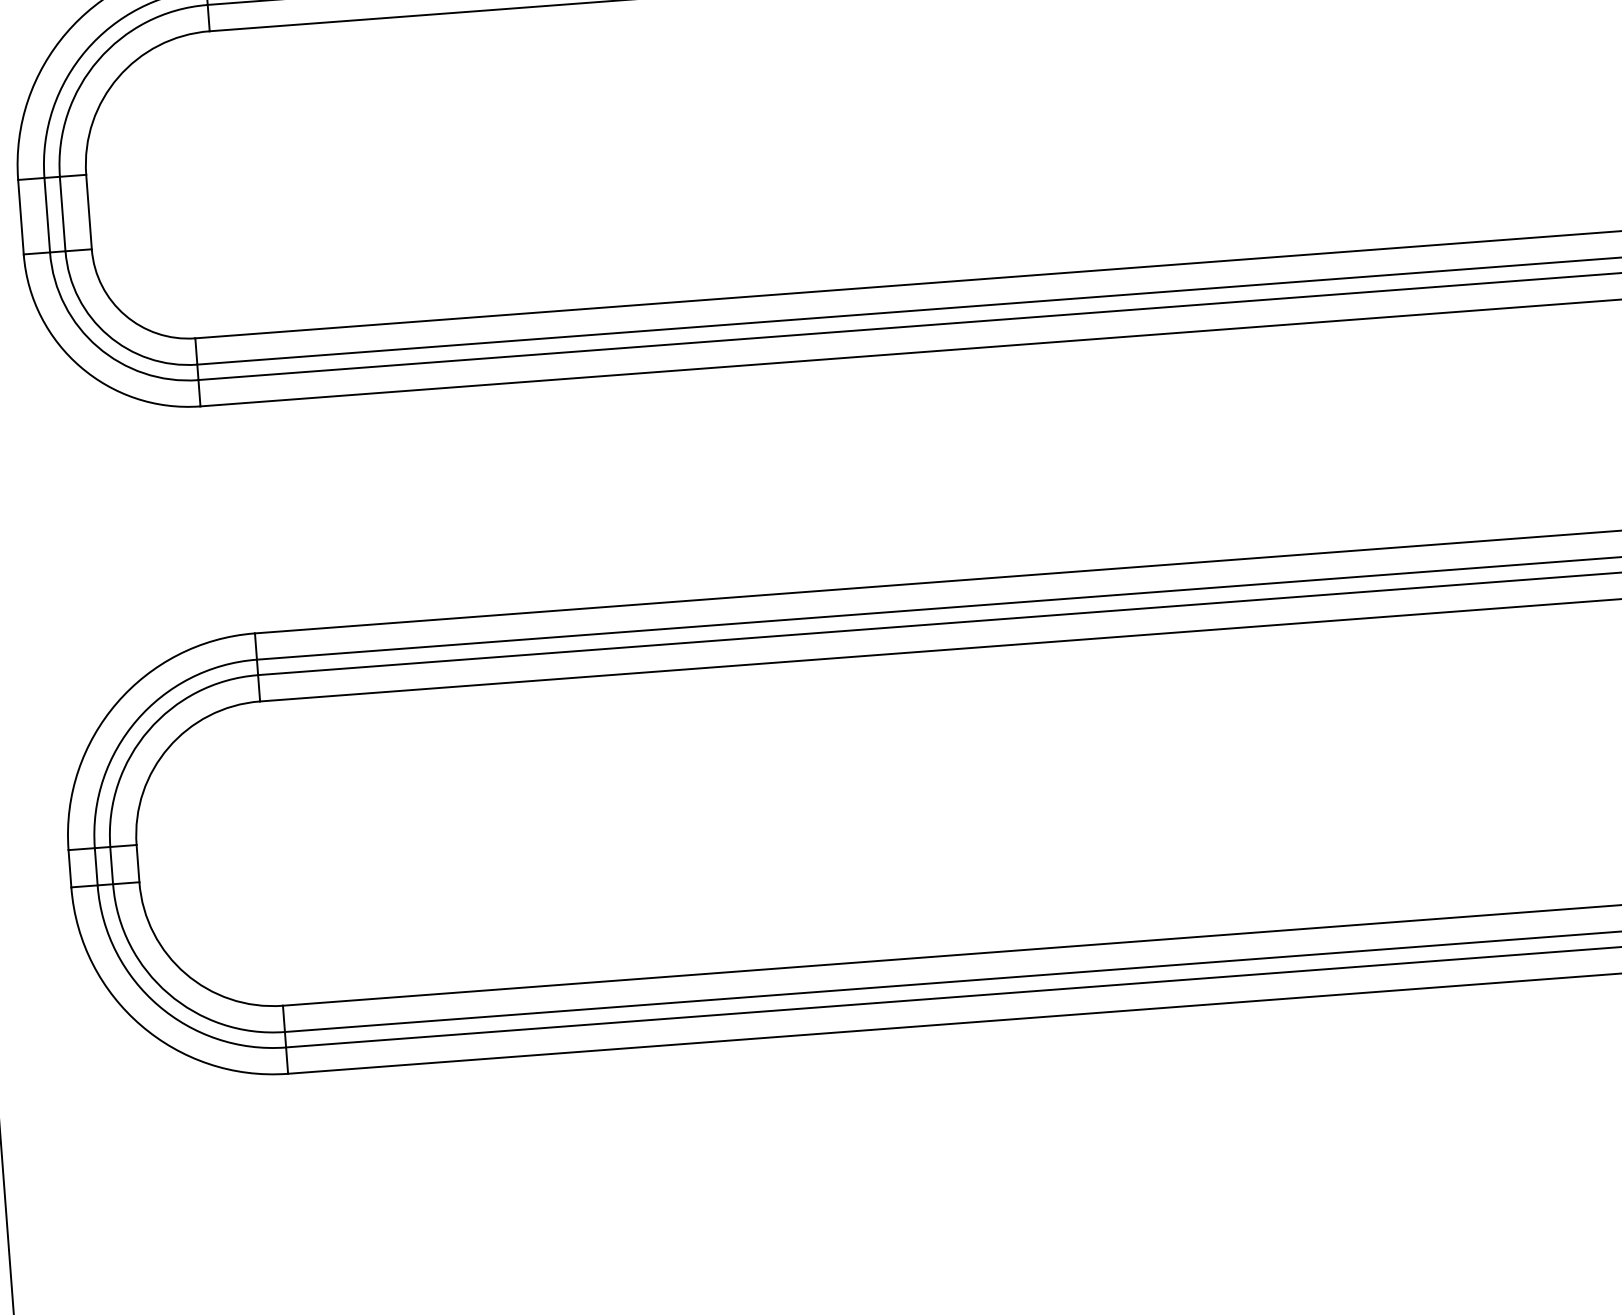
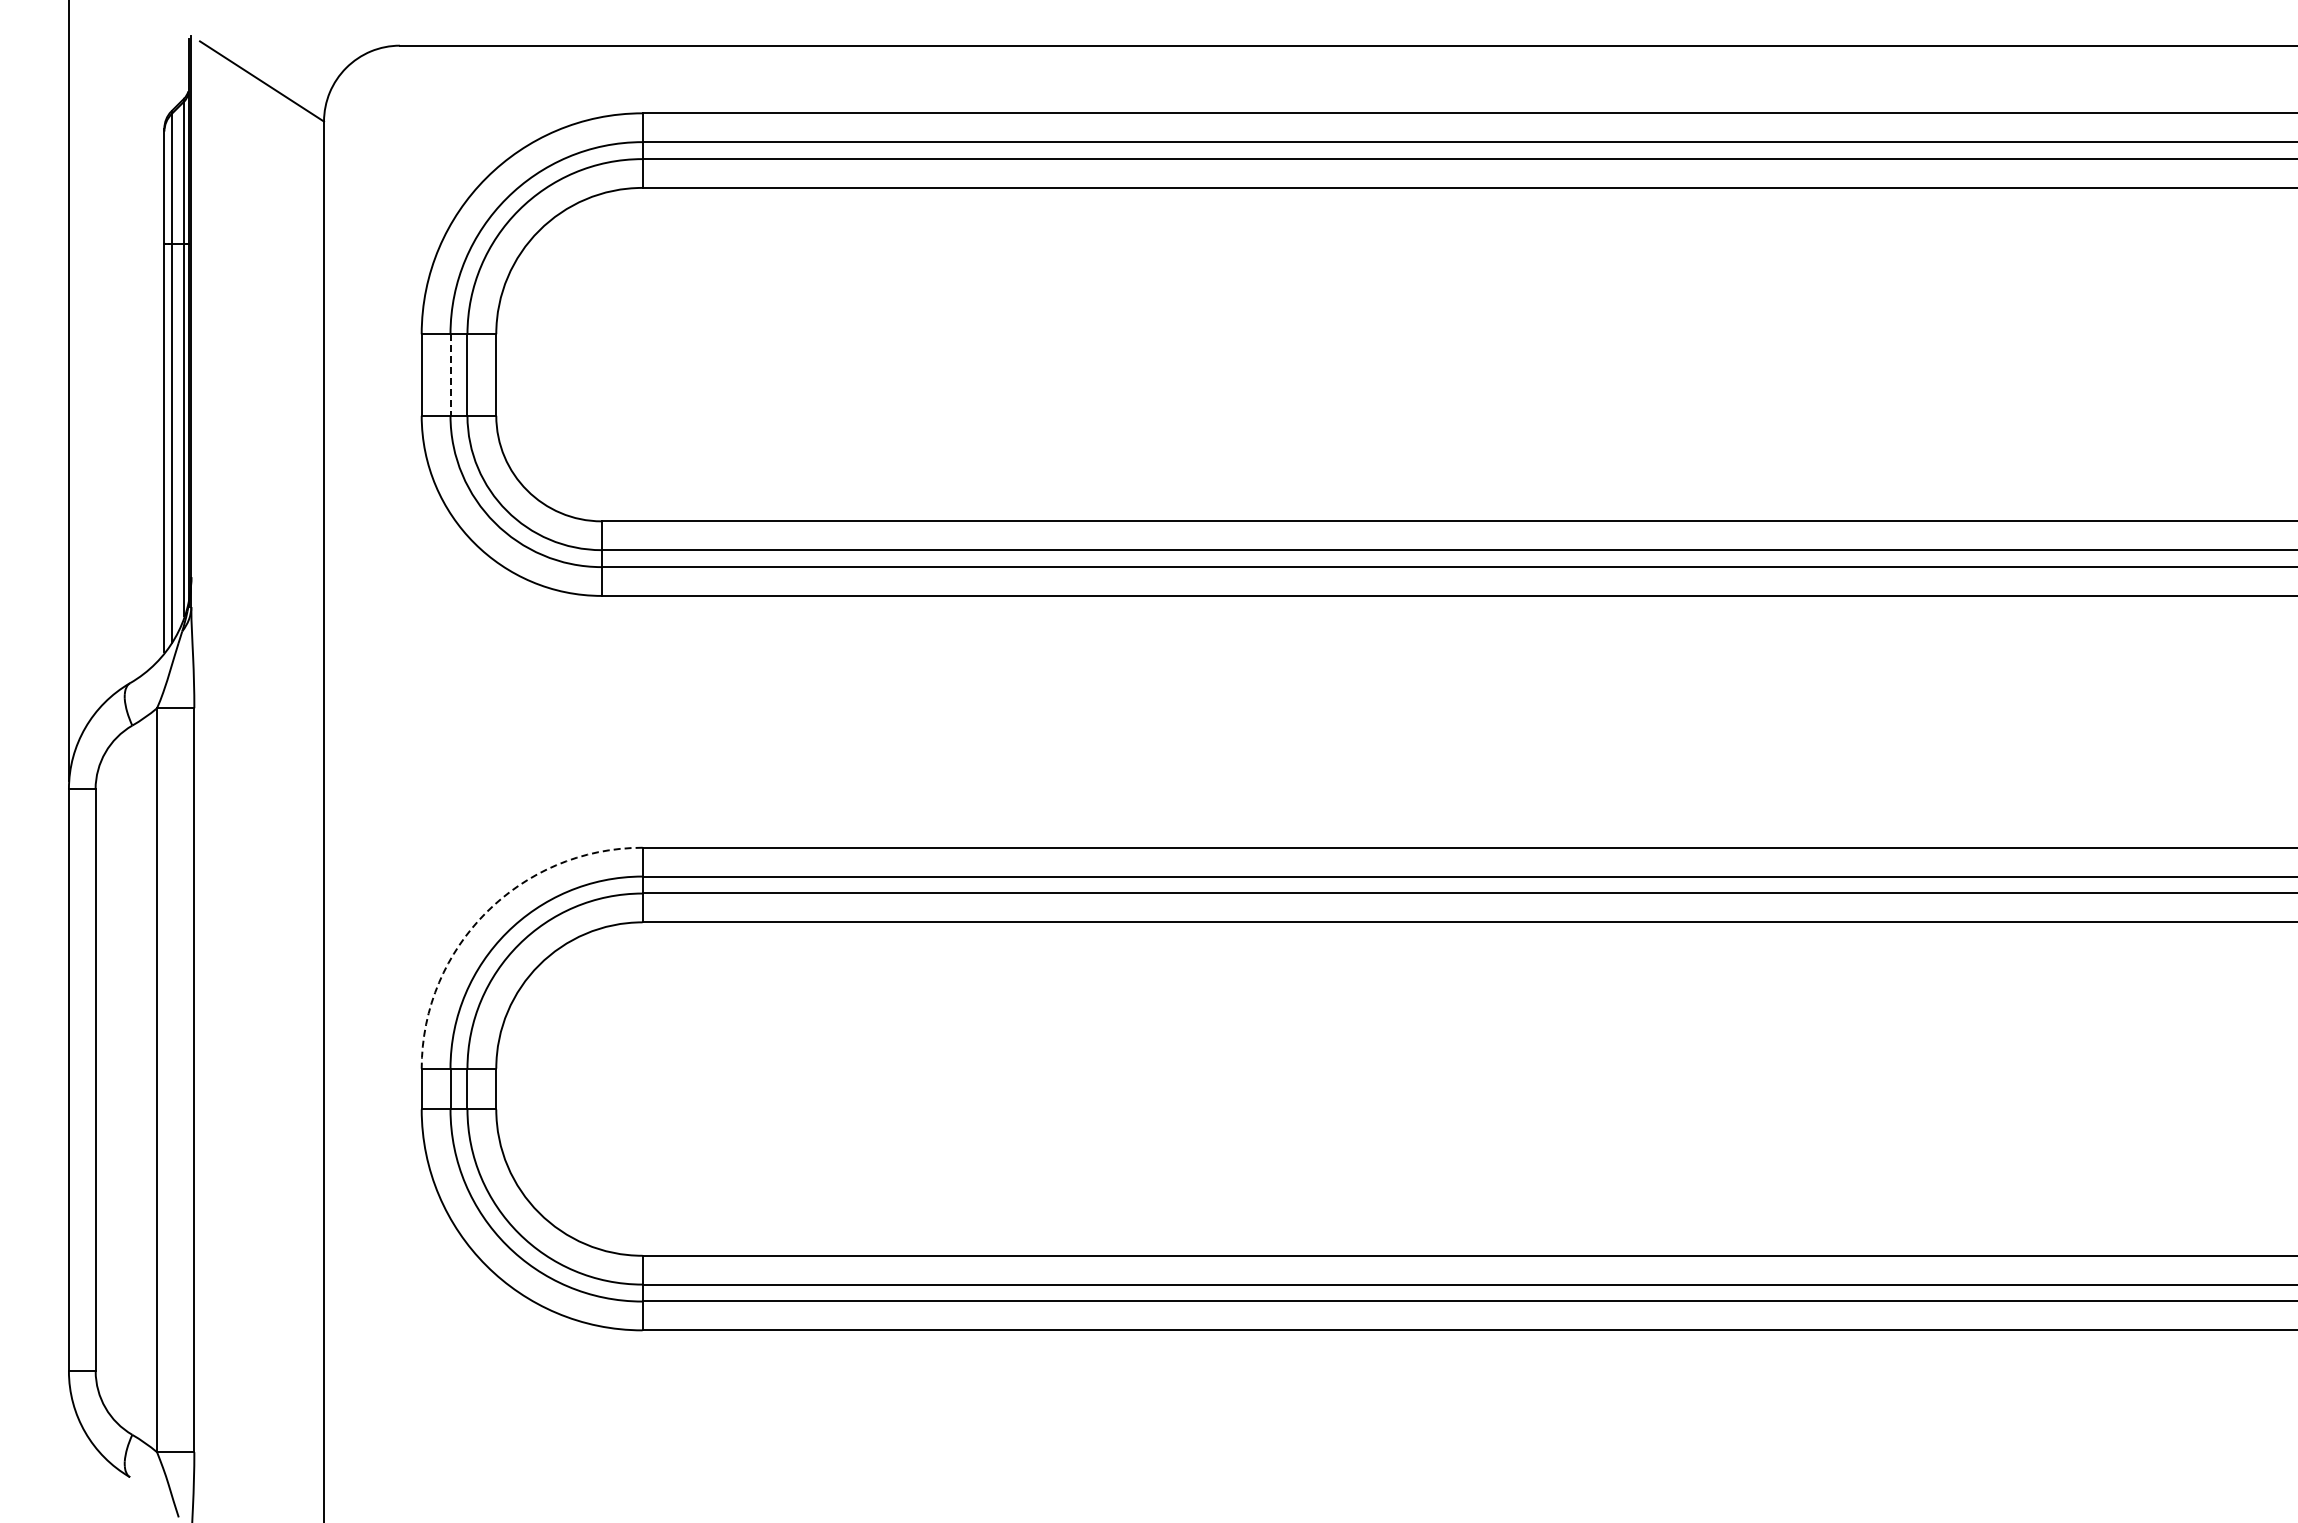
line: (47, 215) -> (450, 375), solid -> dashed
arc: (116, 703) -> (486, 912), solid -> dashed

